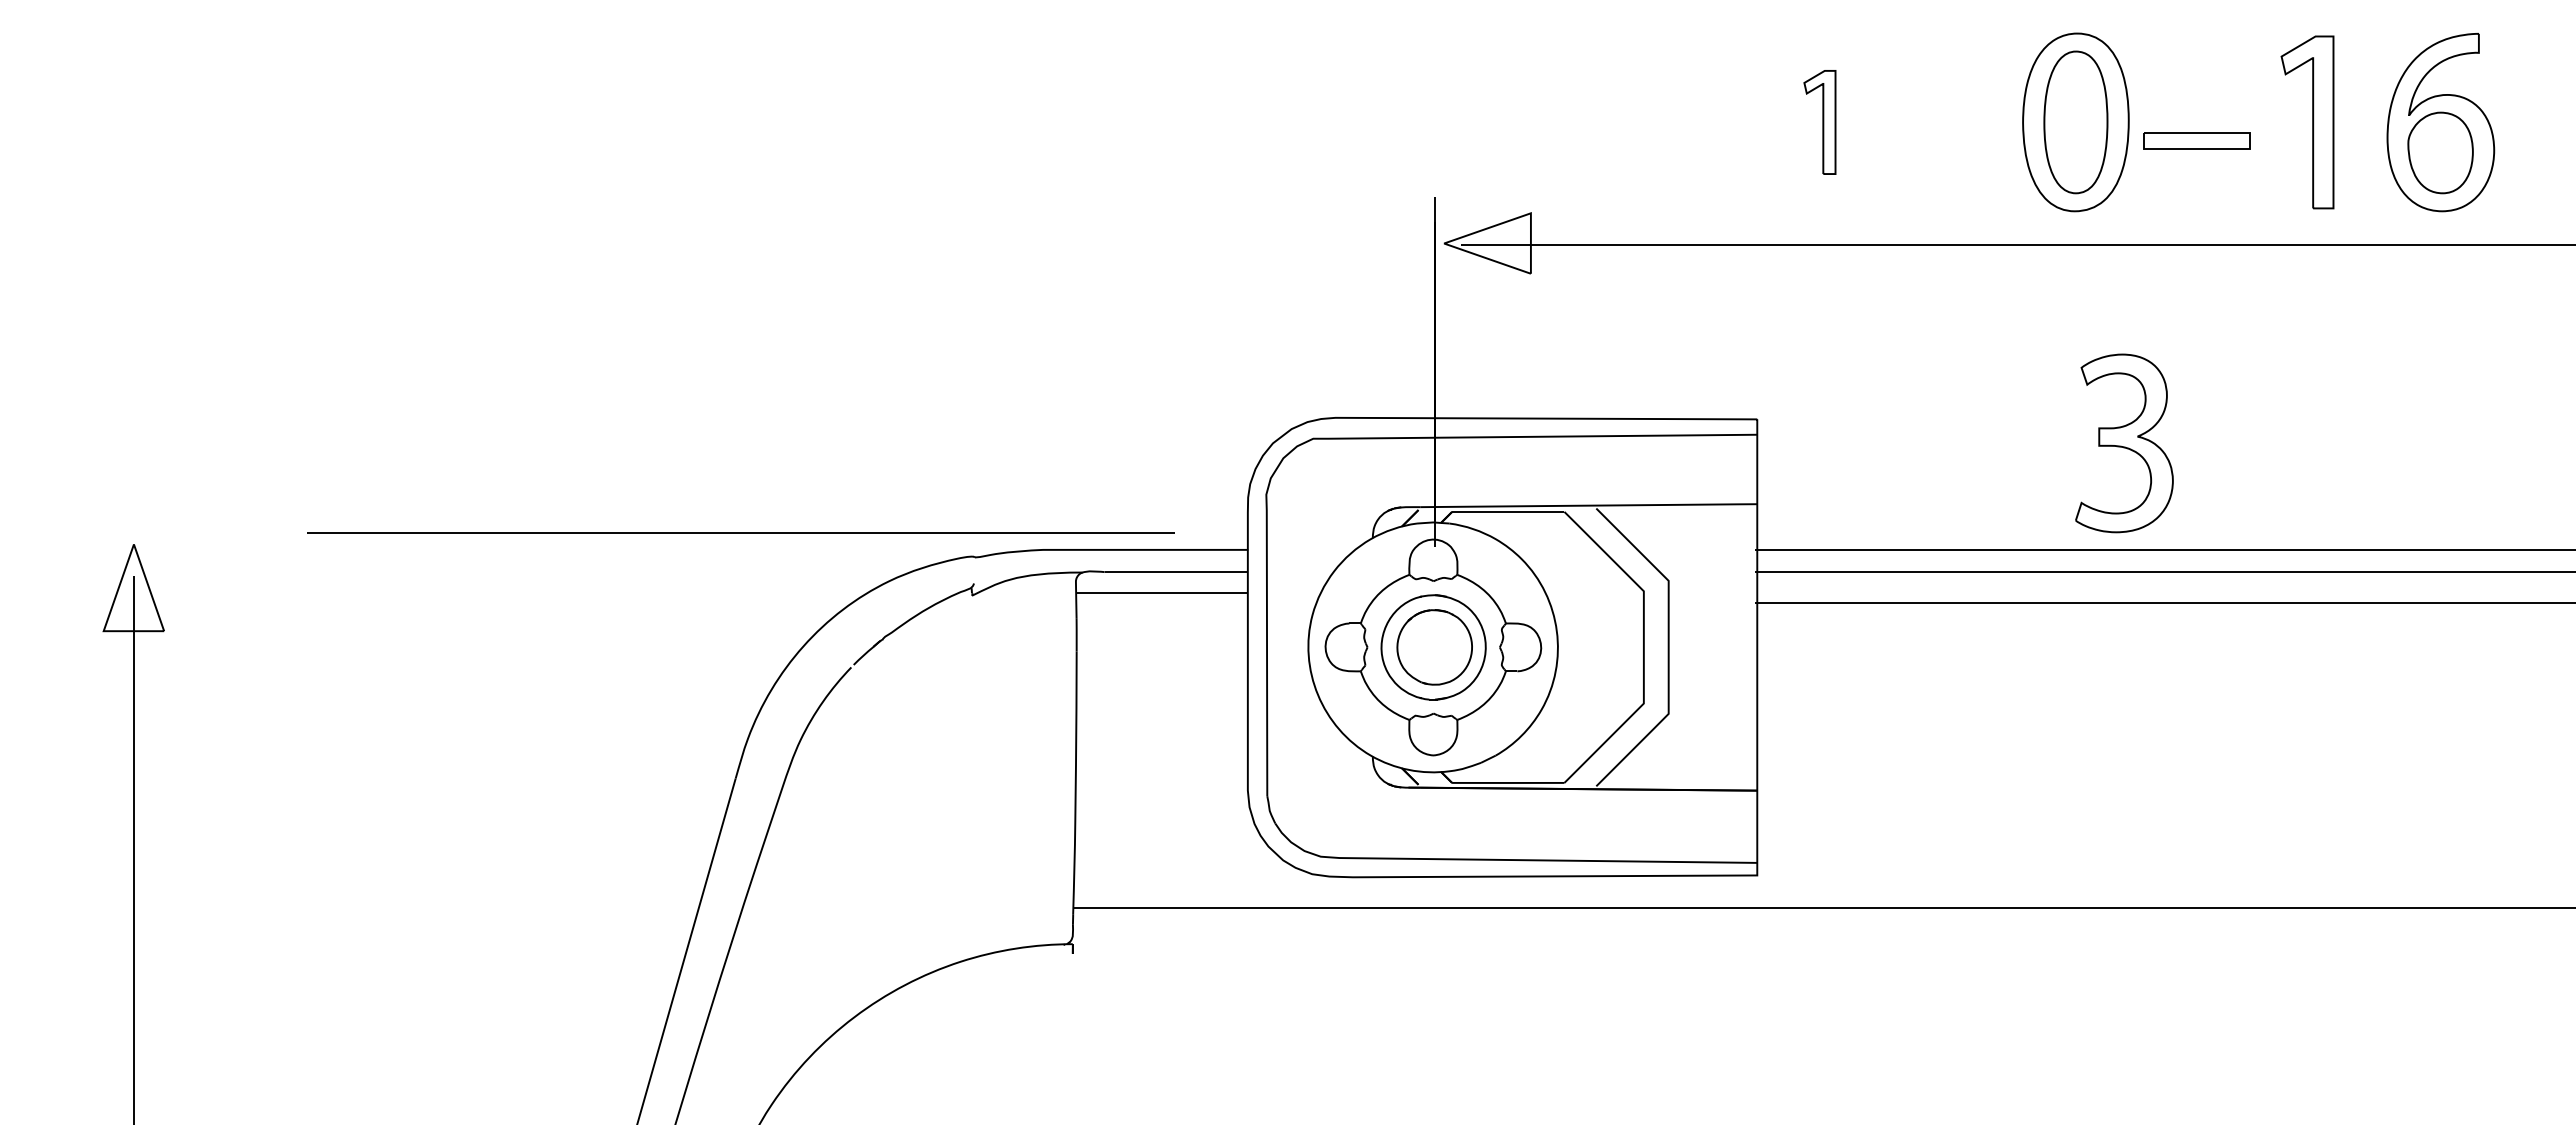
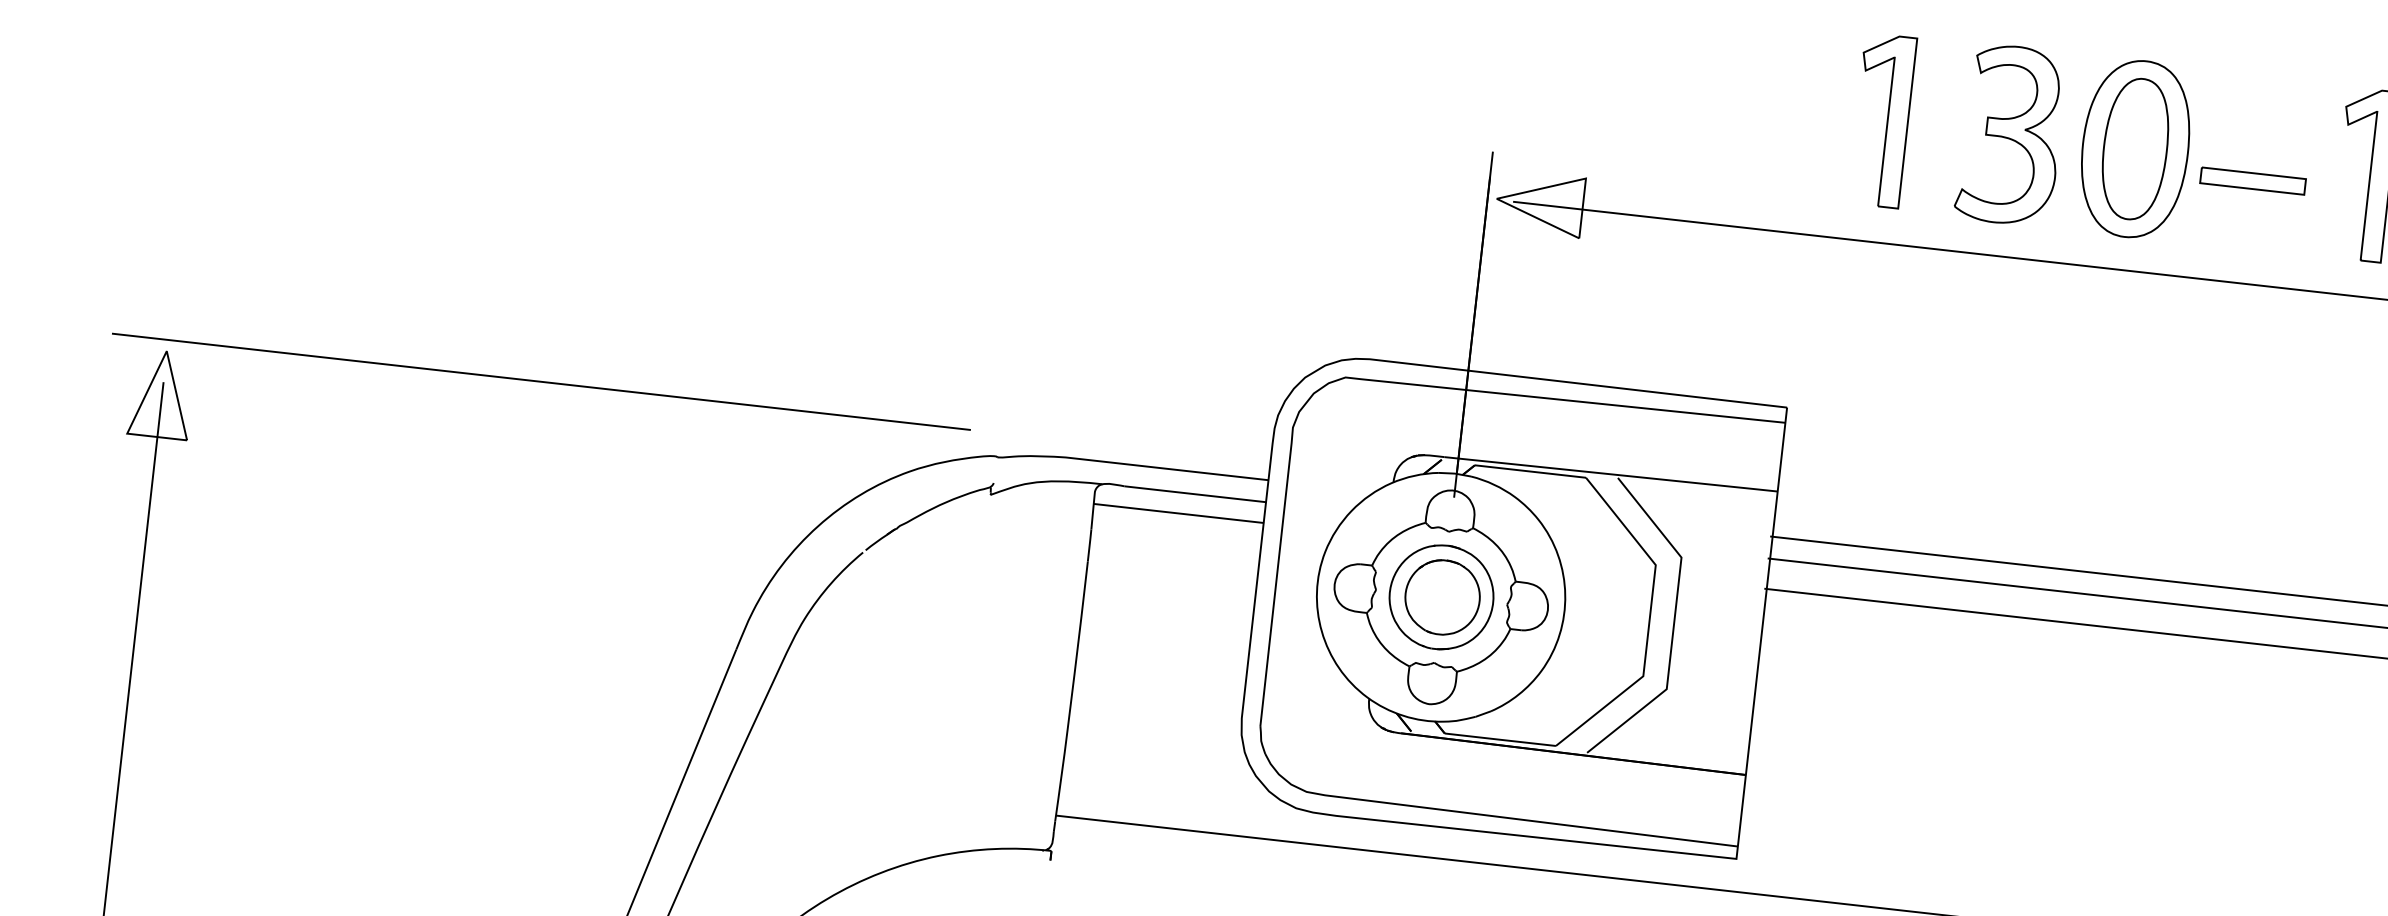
part: (1819, 122) -> (1881, 120), size x1.67
part: (2124, 443) -> (2011, 135), moved
line: (740, 532) -> (540, 381), moved

